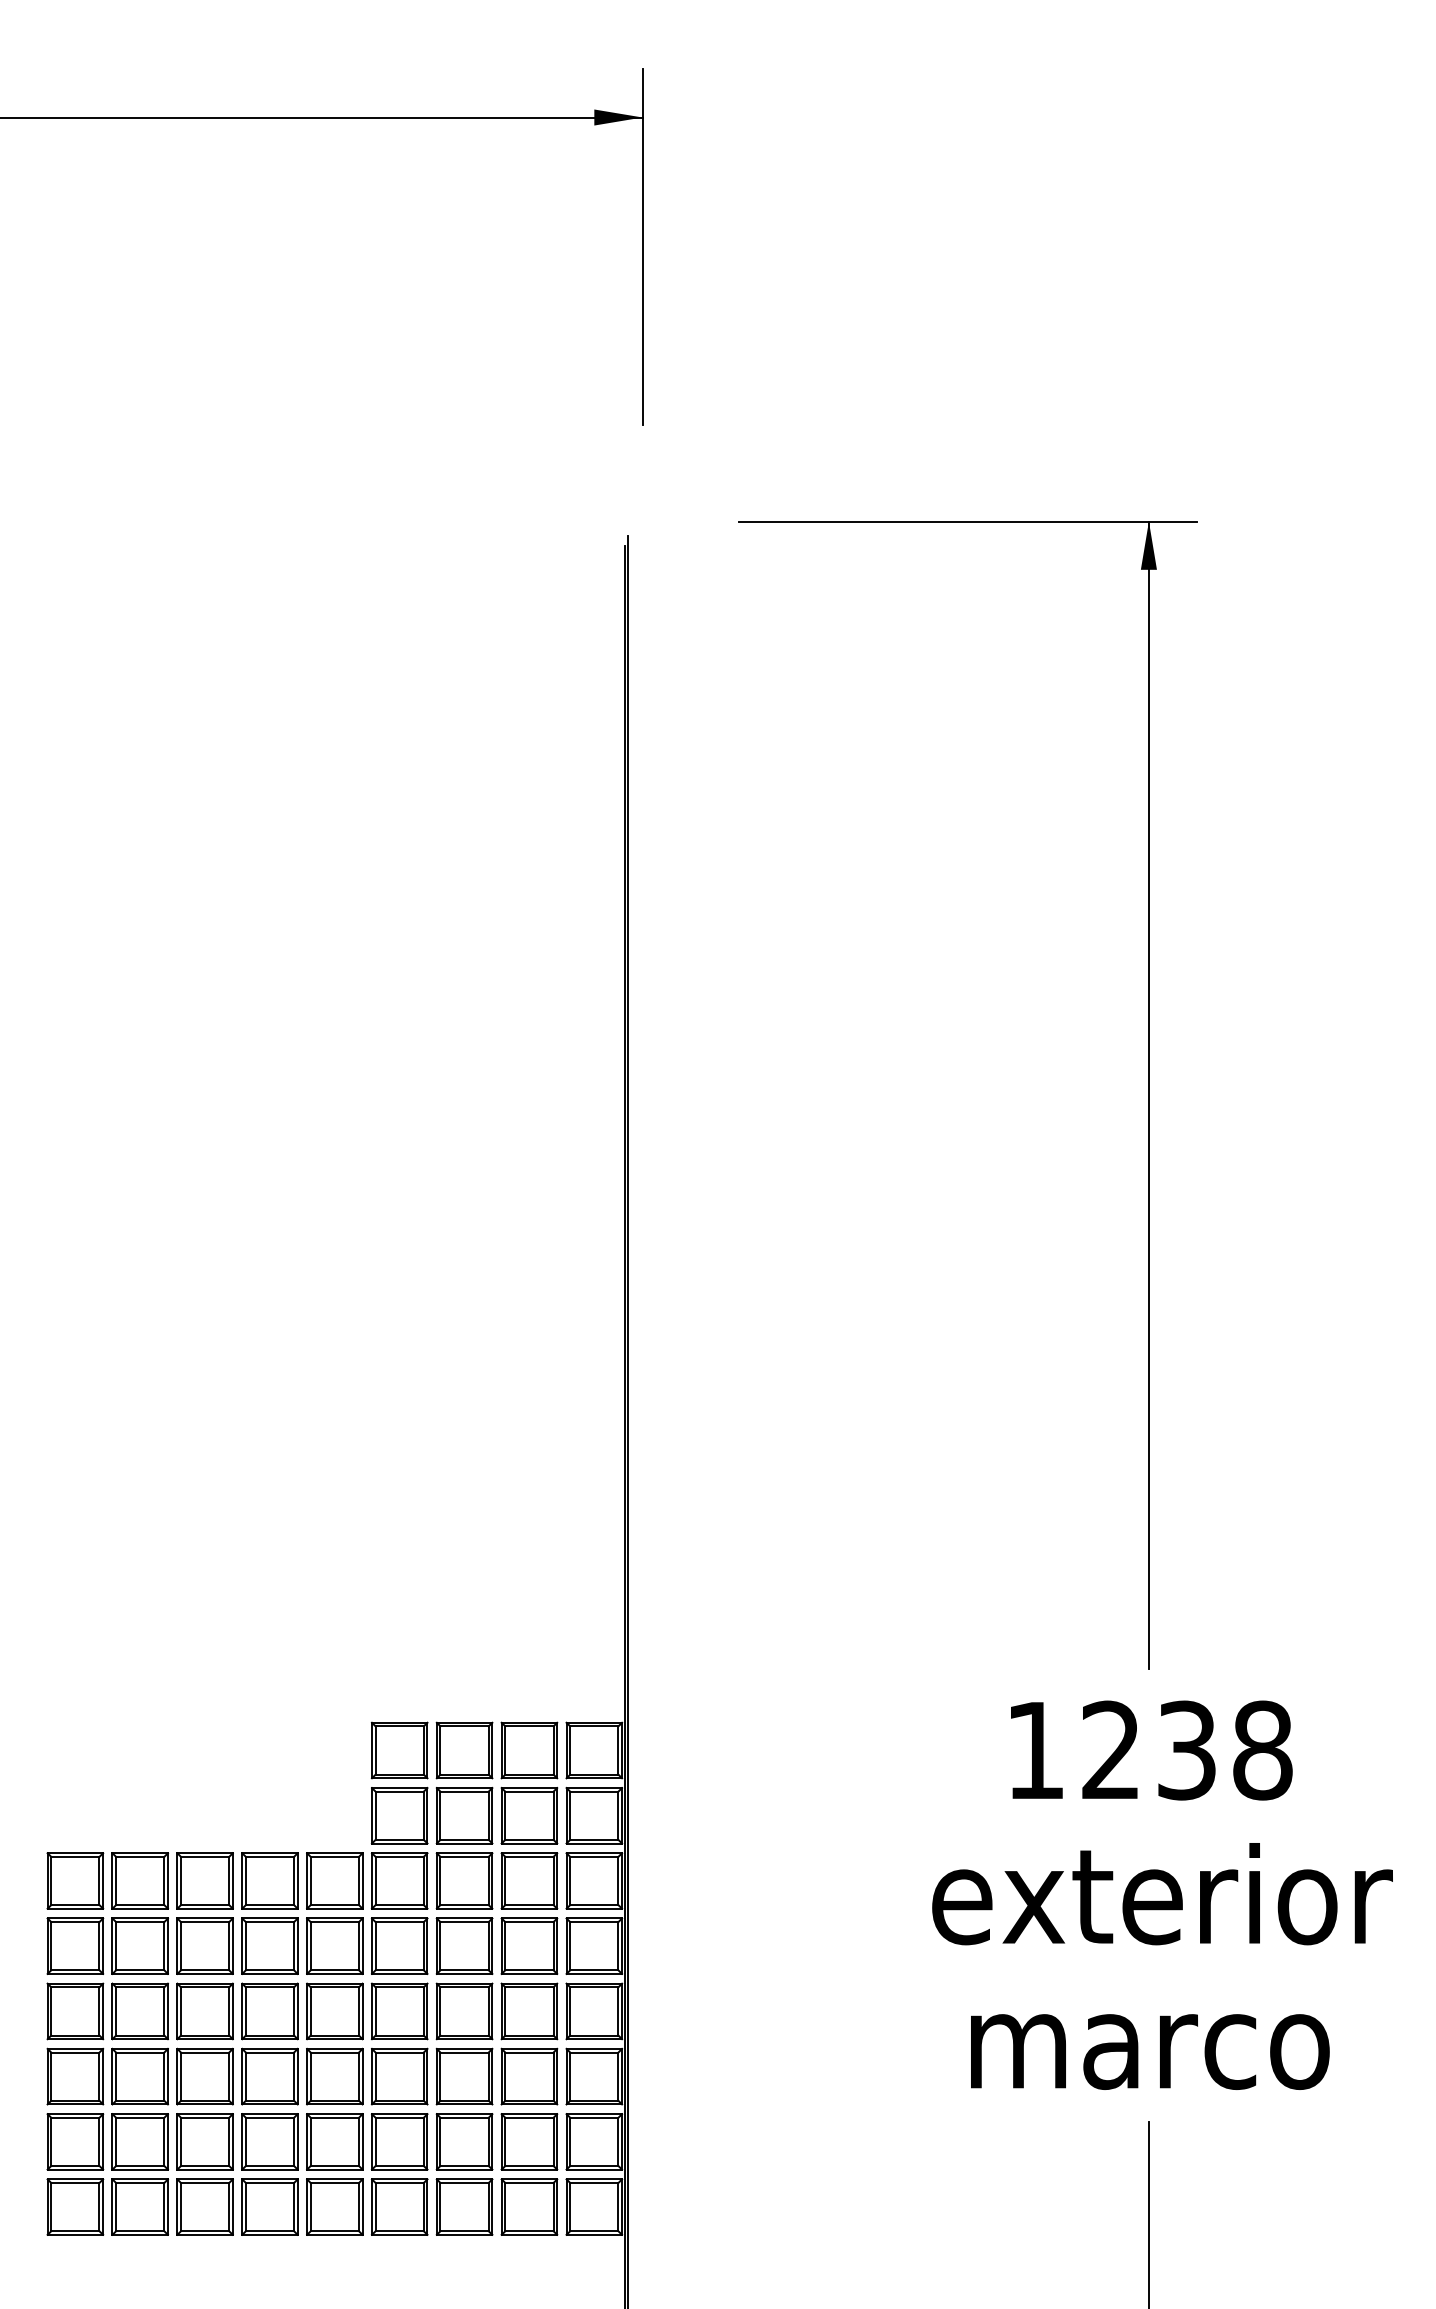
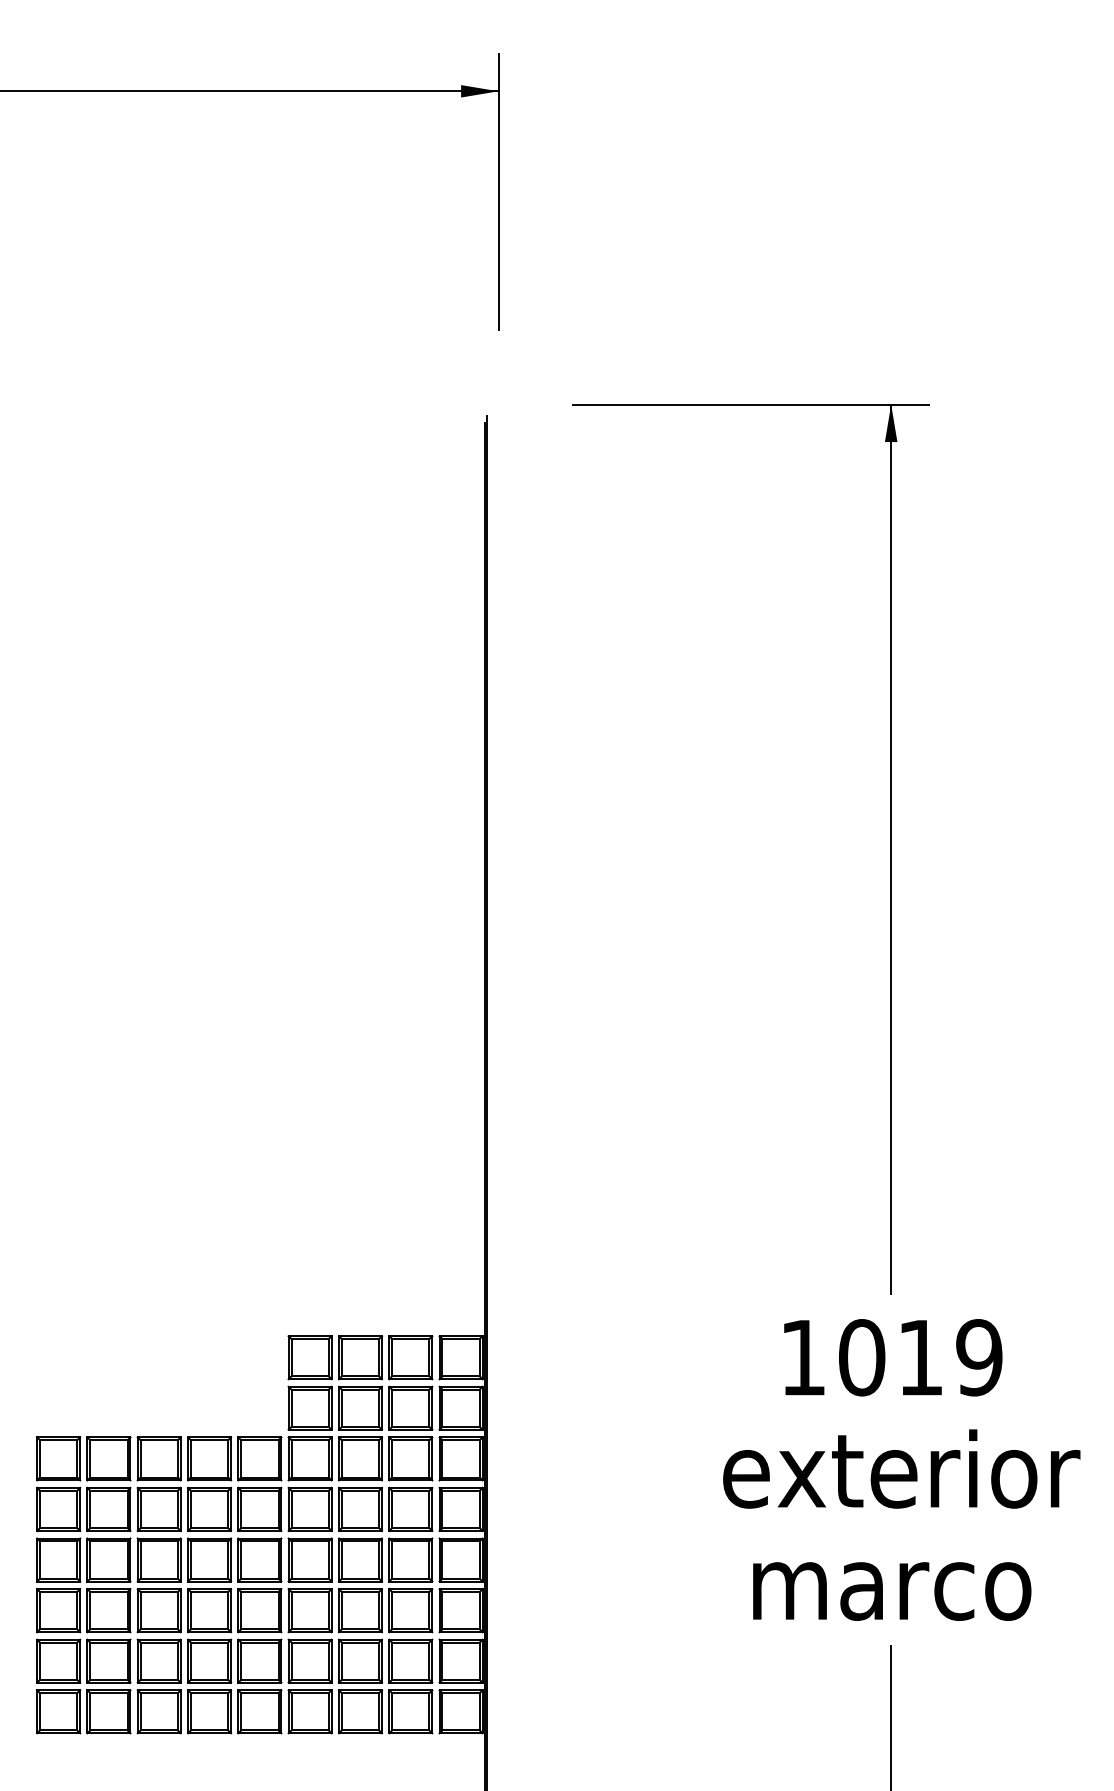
text: (1186, 1750) -> (920, 1357), 1238 -> 1019

